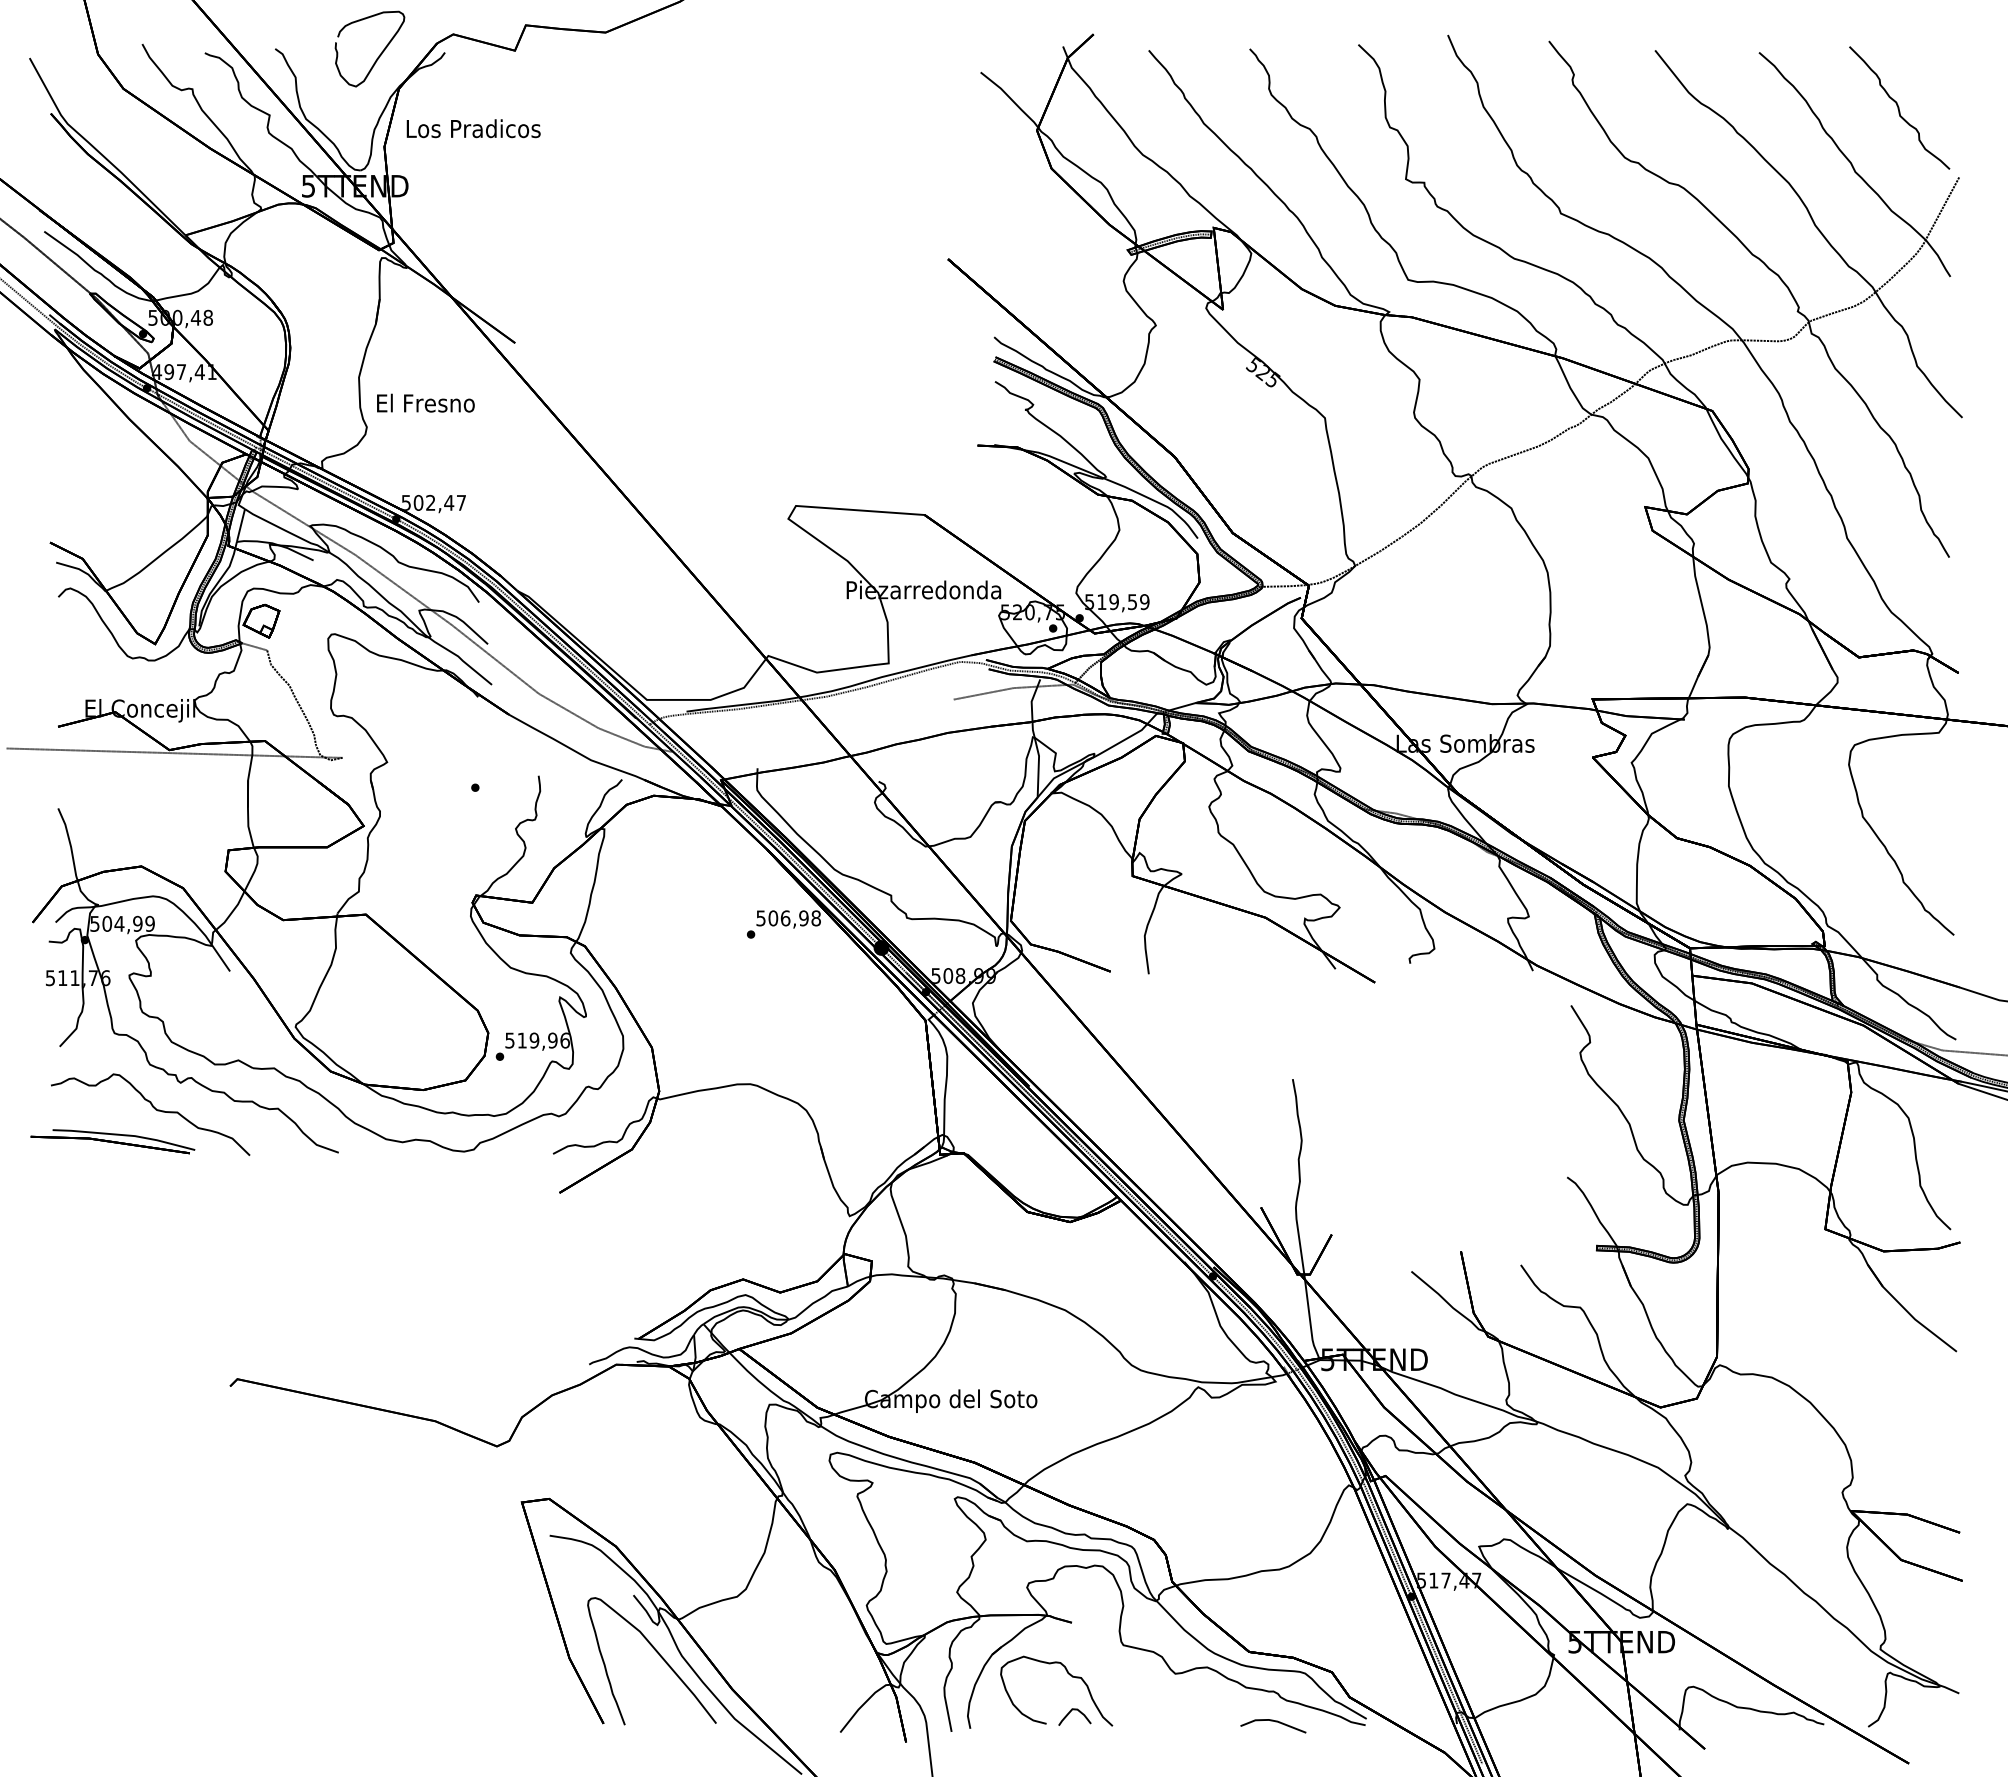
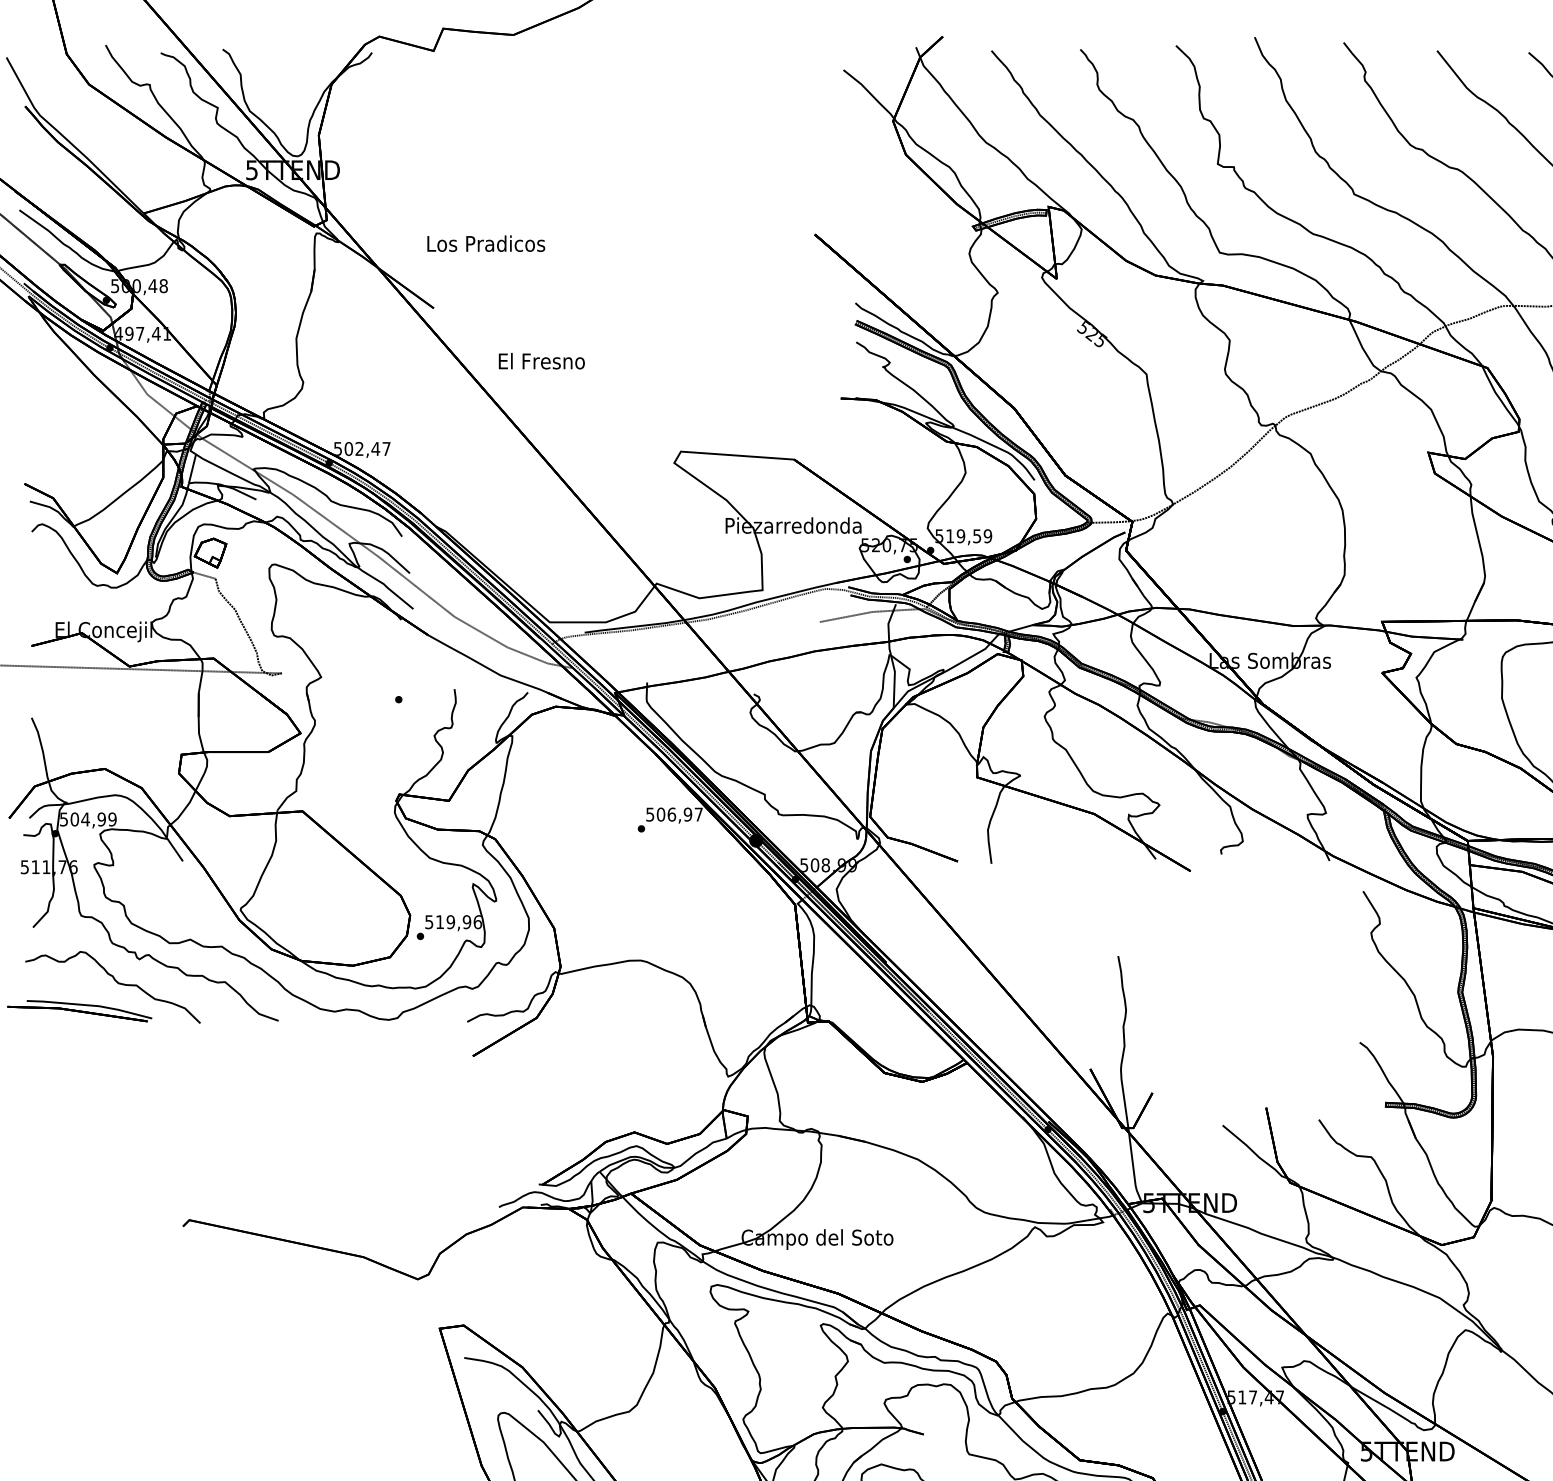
curve: (379, 54) -> (314, 54), removed
text: (473, 128) -> (486, 243), moved
text: (425, 402) -> (541, 360), moved
text: (815, 918) -> (698, 814), 506,98 -> 506,97

